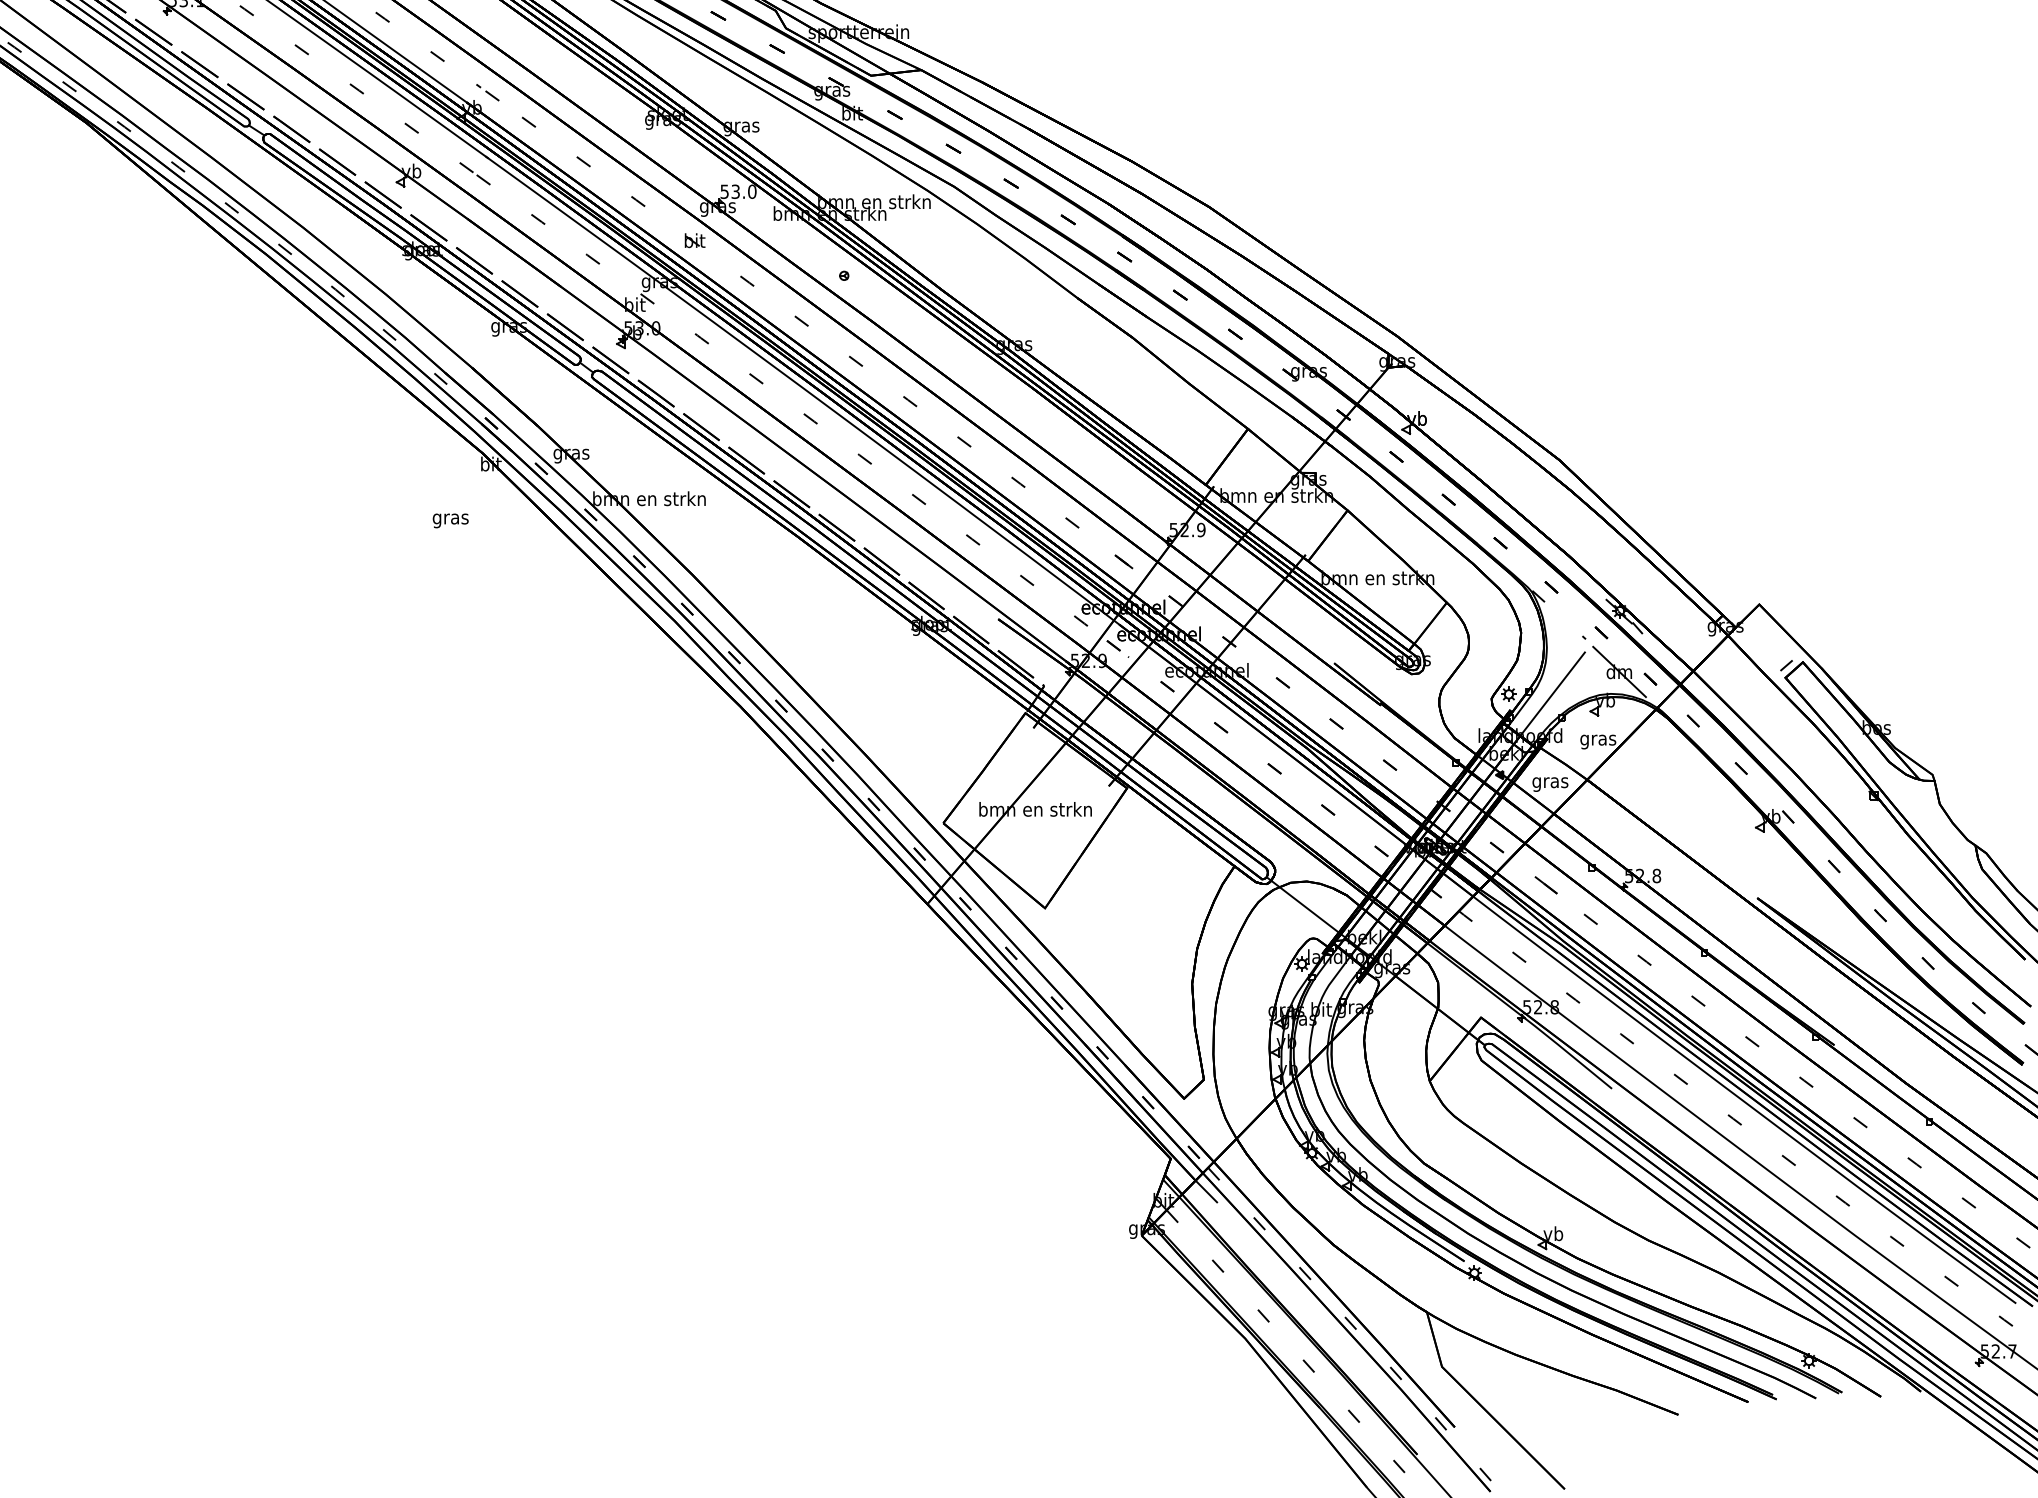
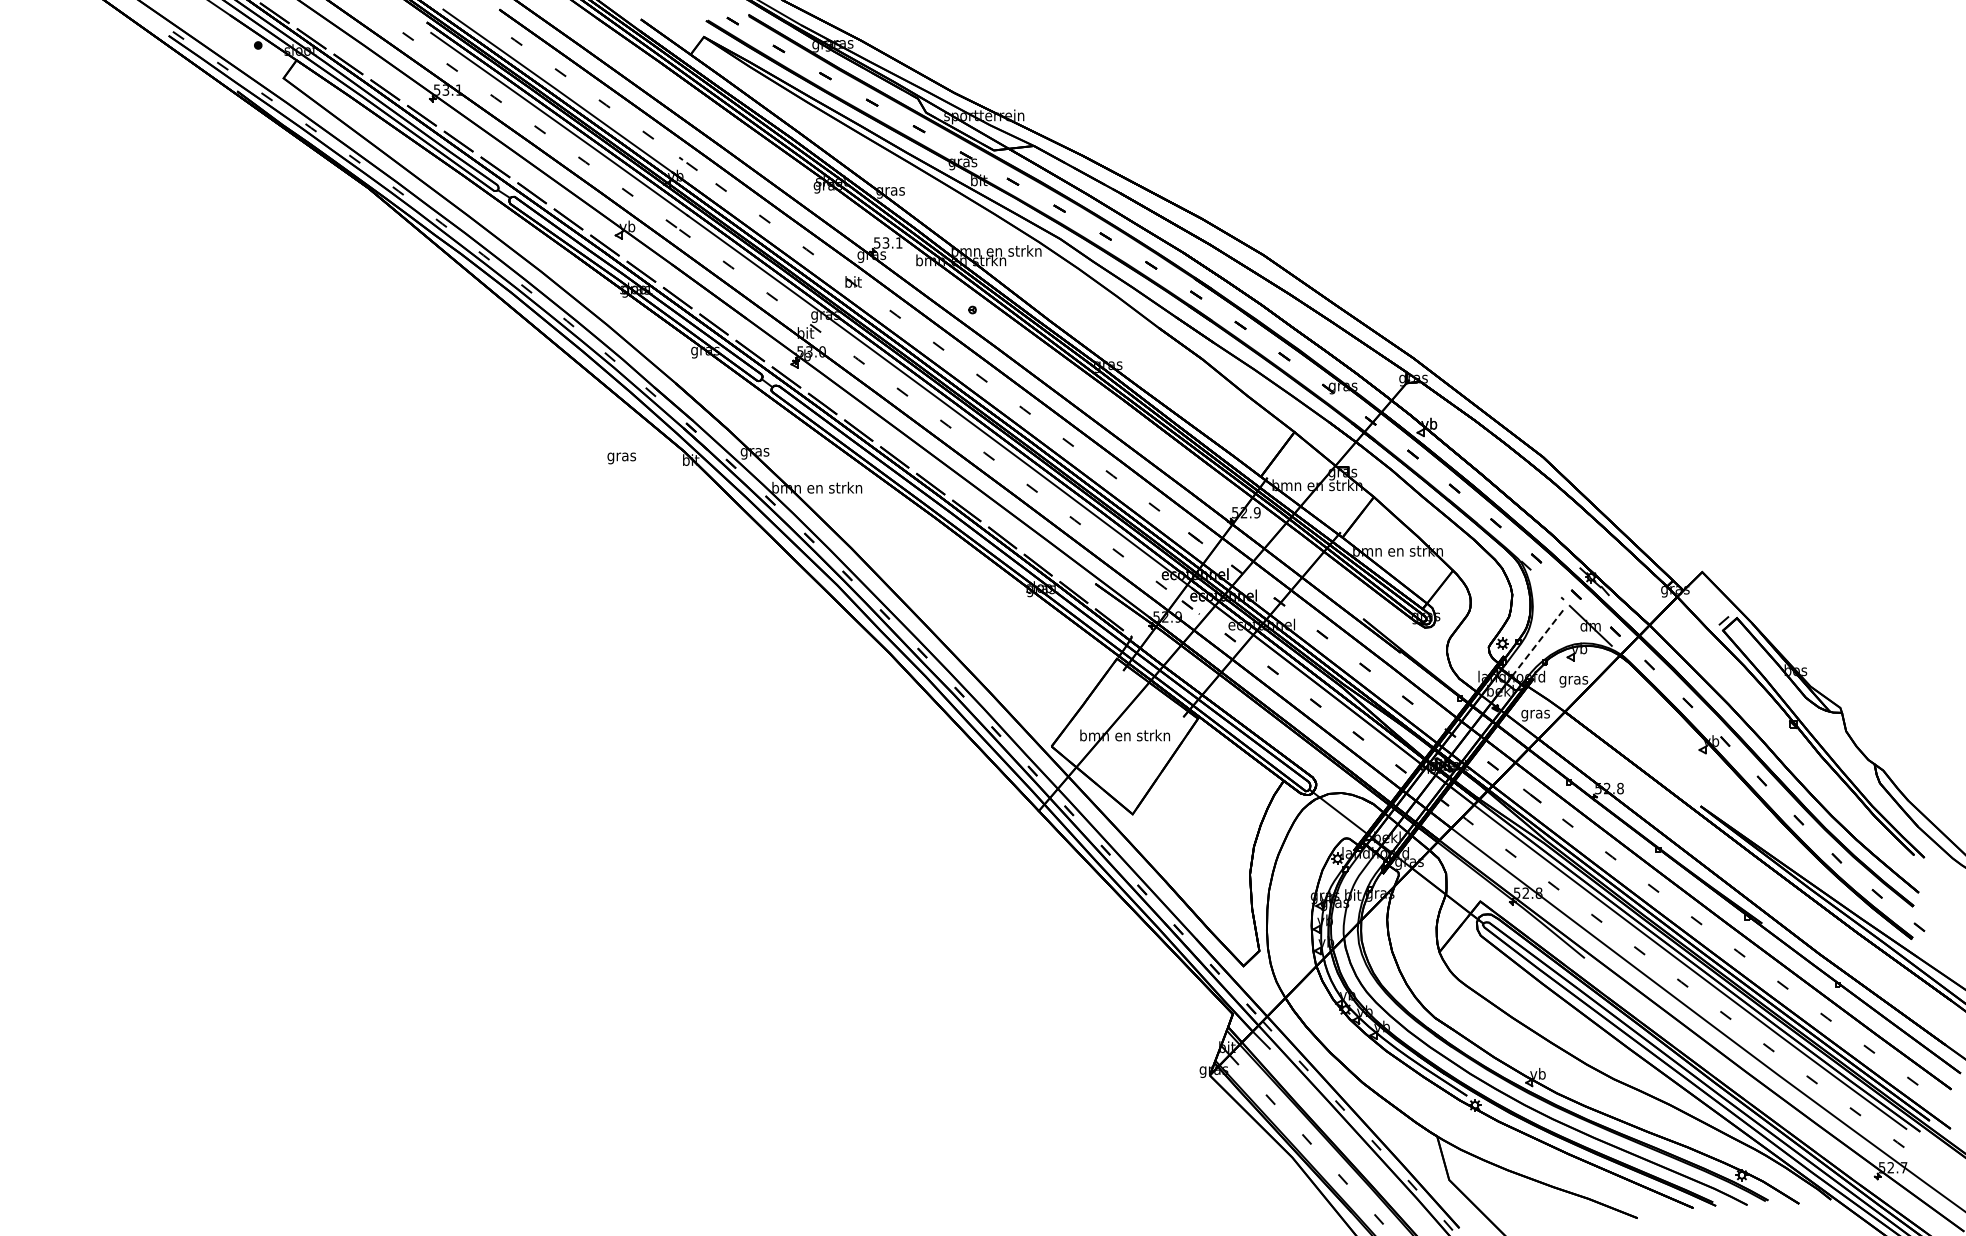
text: (751, 191) -> (898, 242), 53.0 -> 53.1
text: (450, 520) -> (621, 458), moved
line: (1552, 694) -> (1537, 643), solid -> dashed

